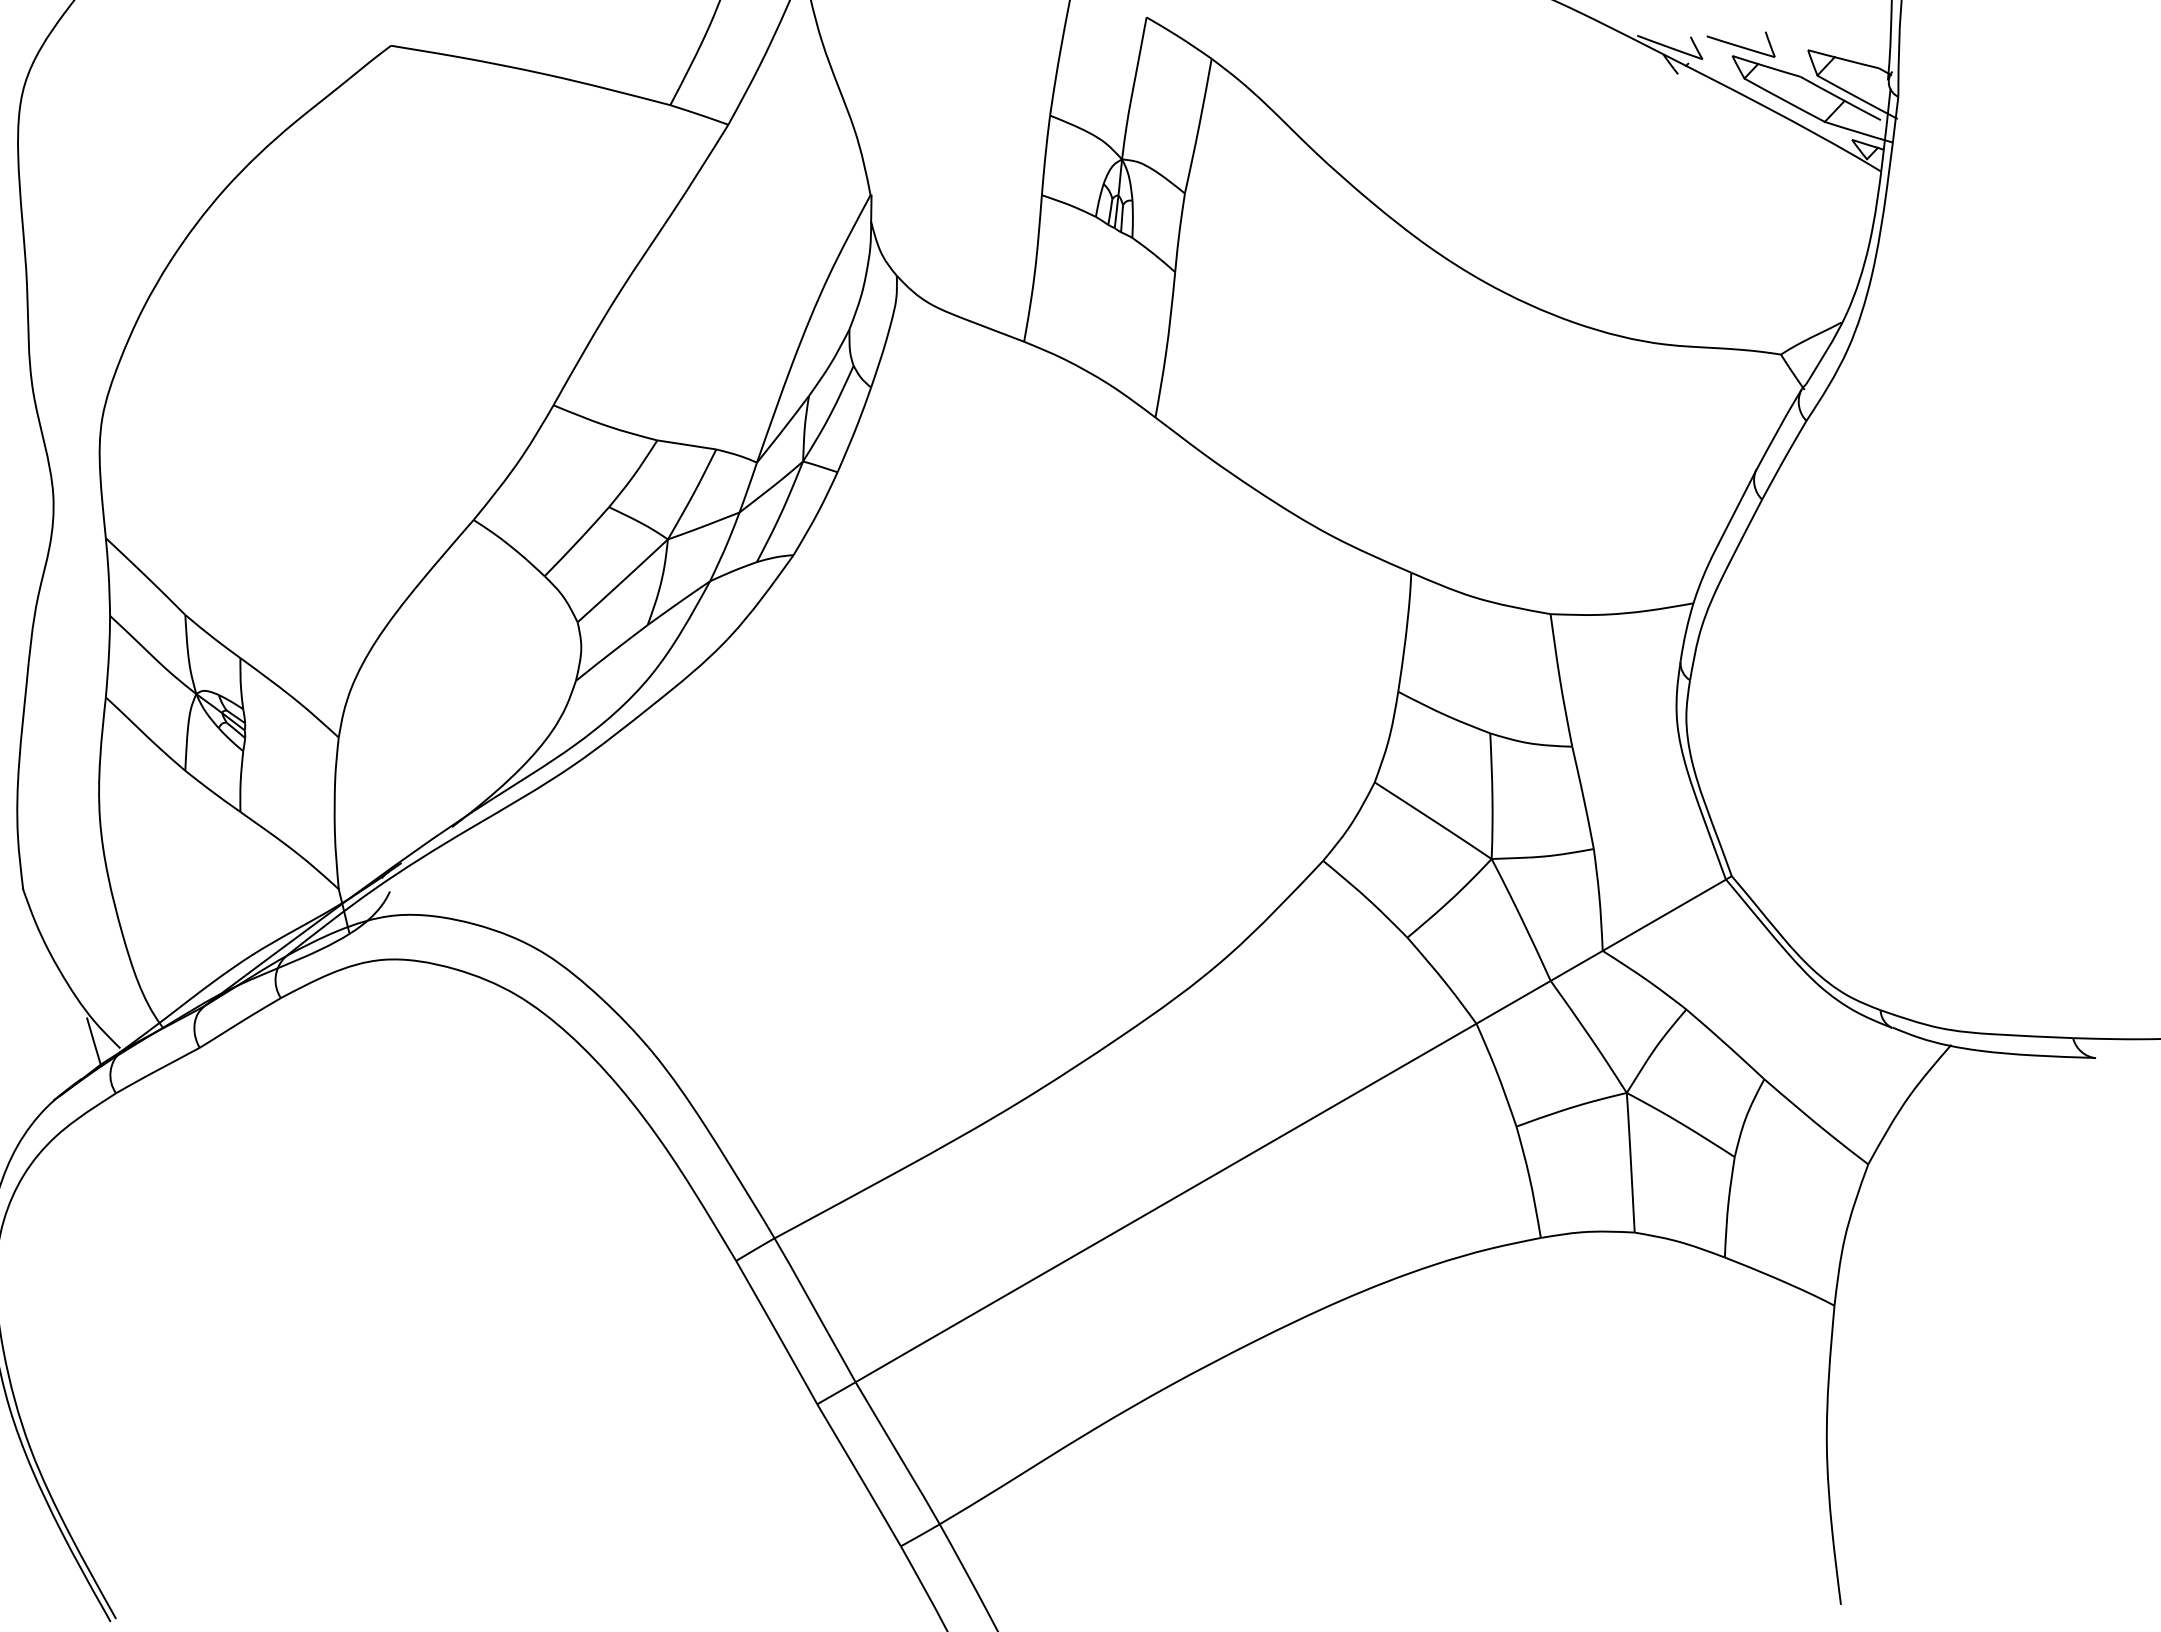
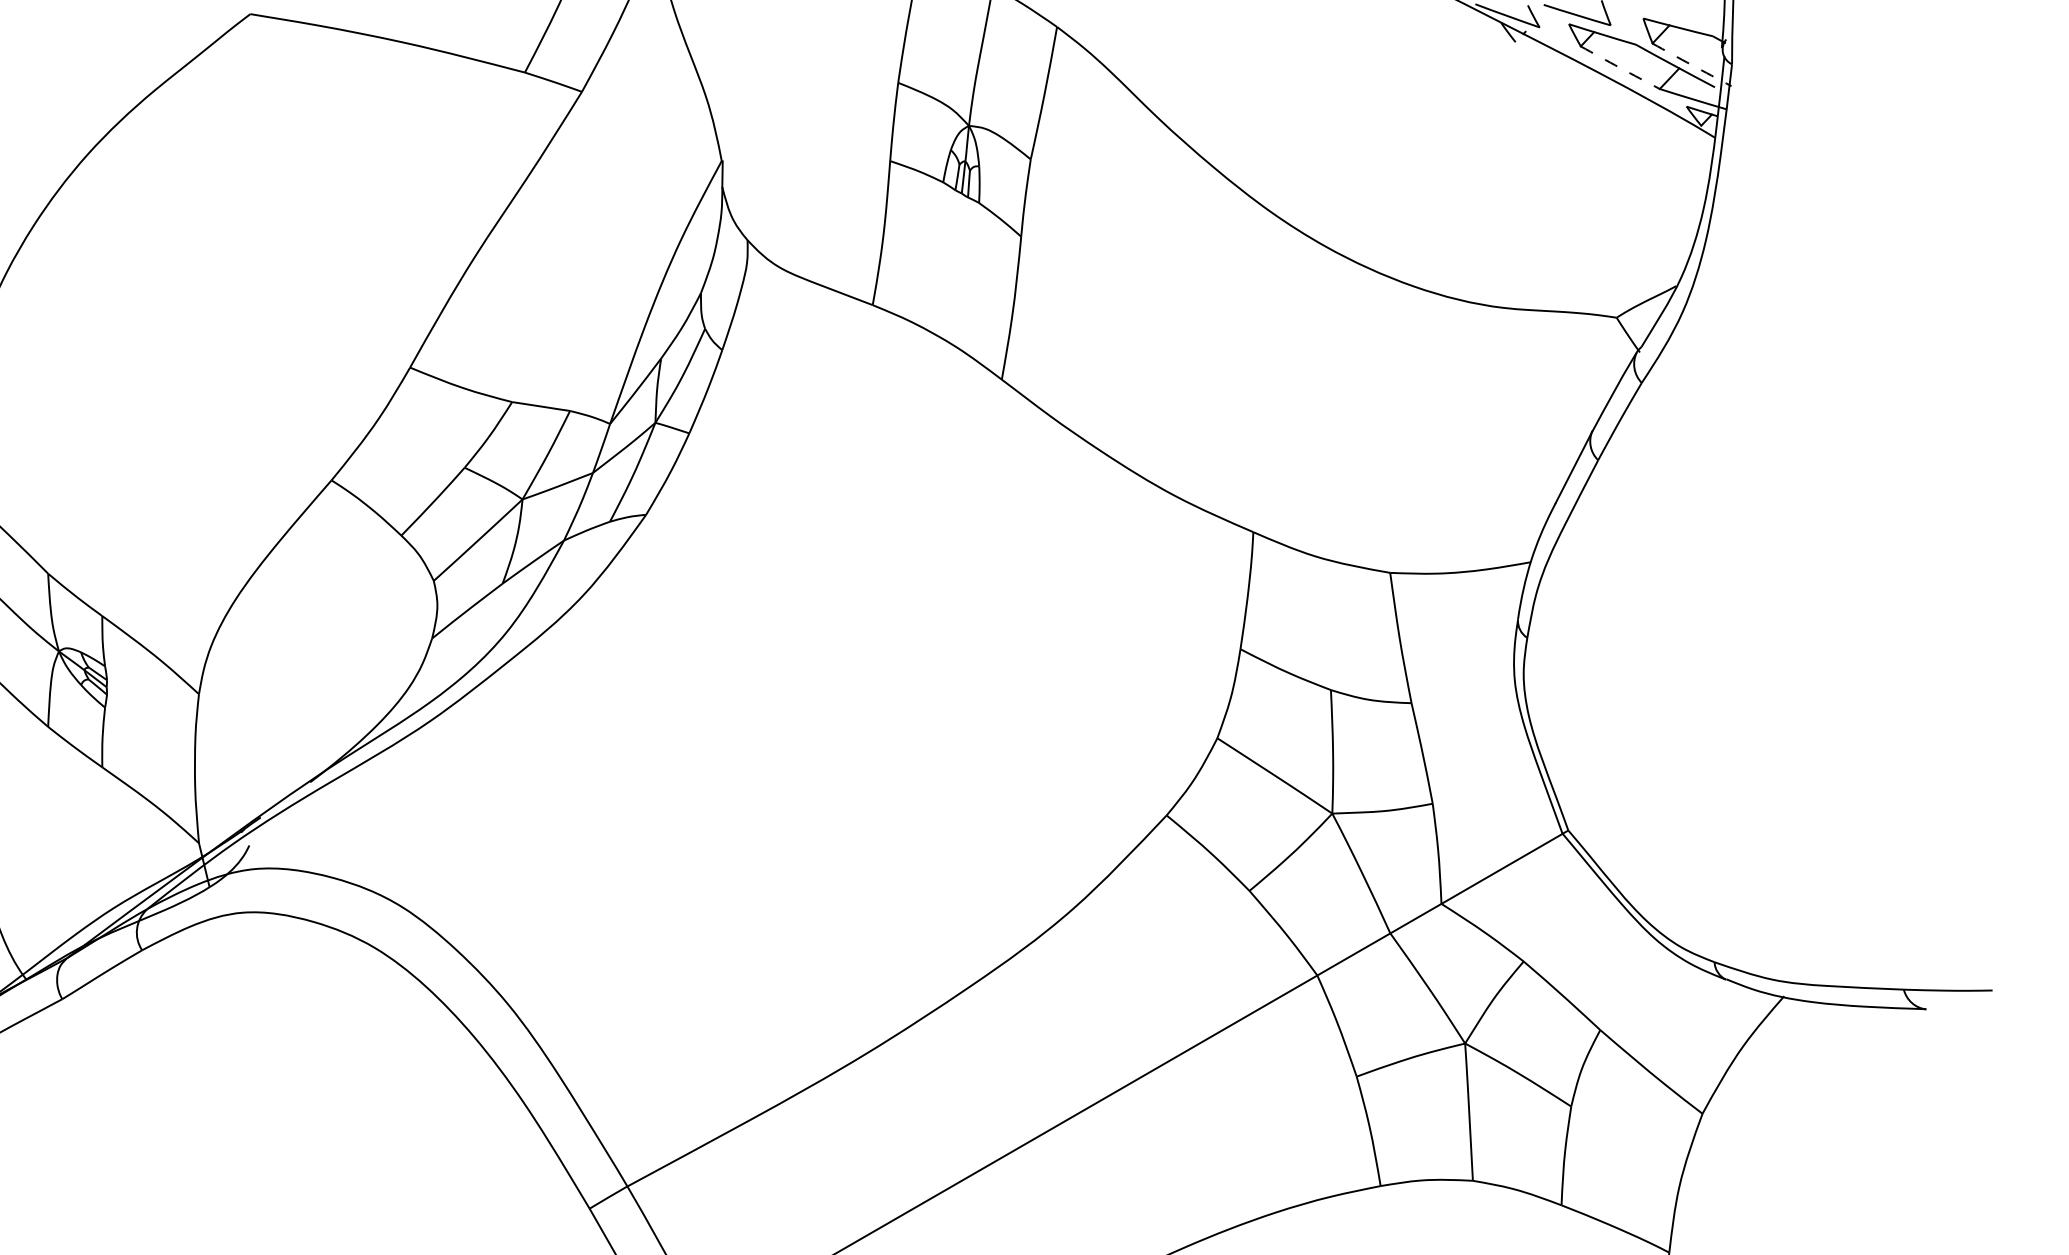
arc: (1857, 97) -> (1691, 65), solid -> dashed
arc: (1784, 100) -> (1620, 67), solid -> dashed

